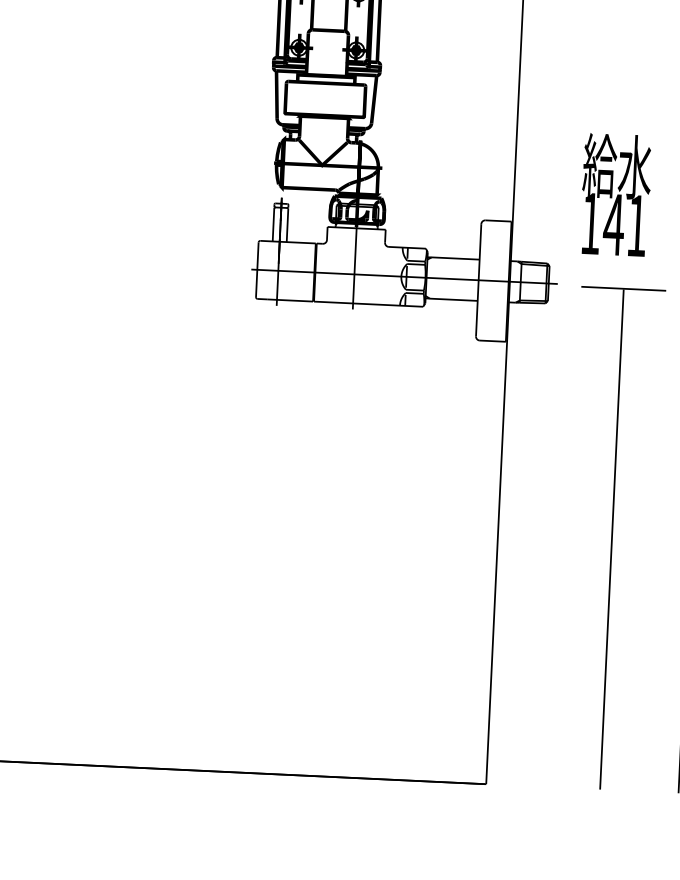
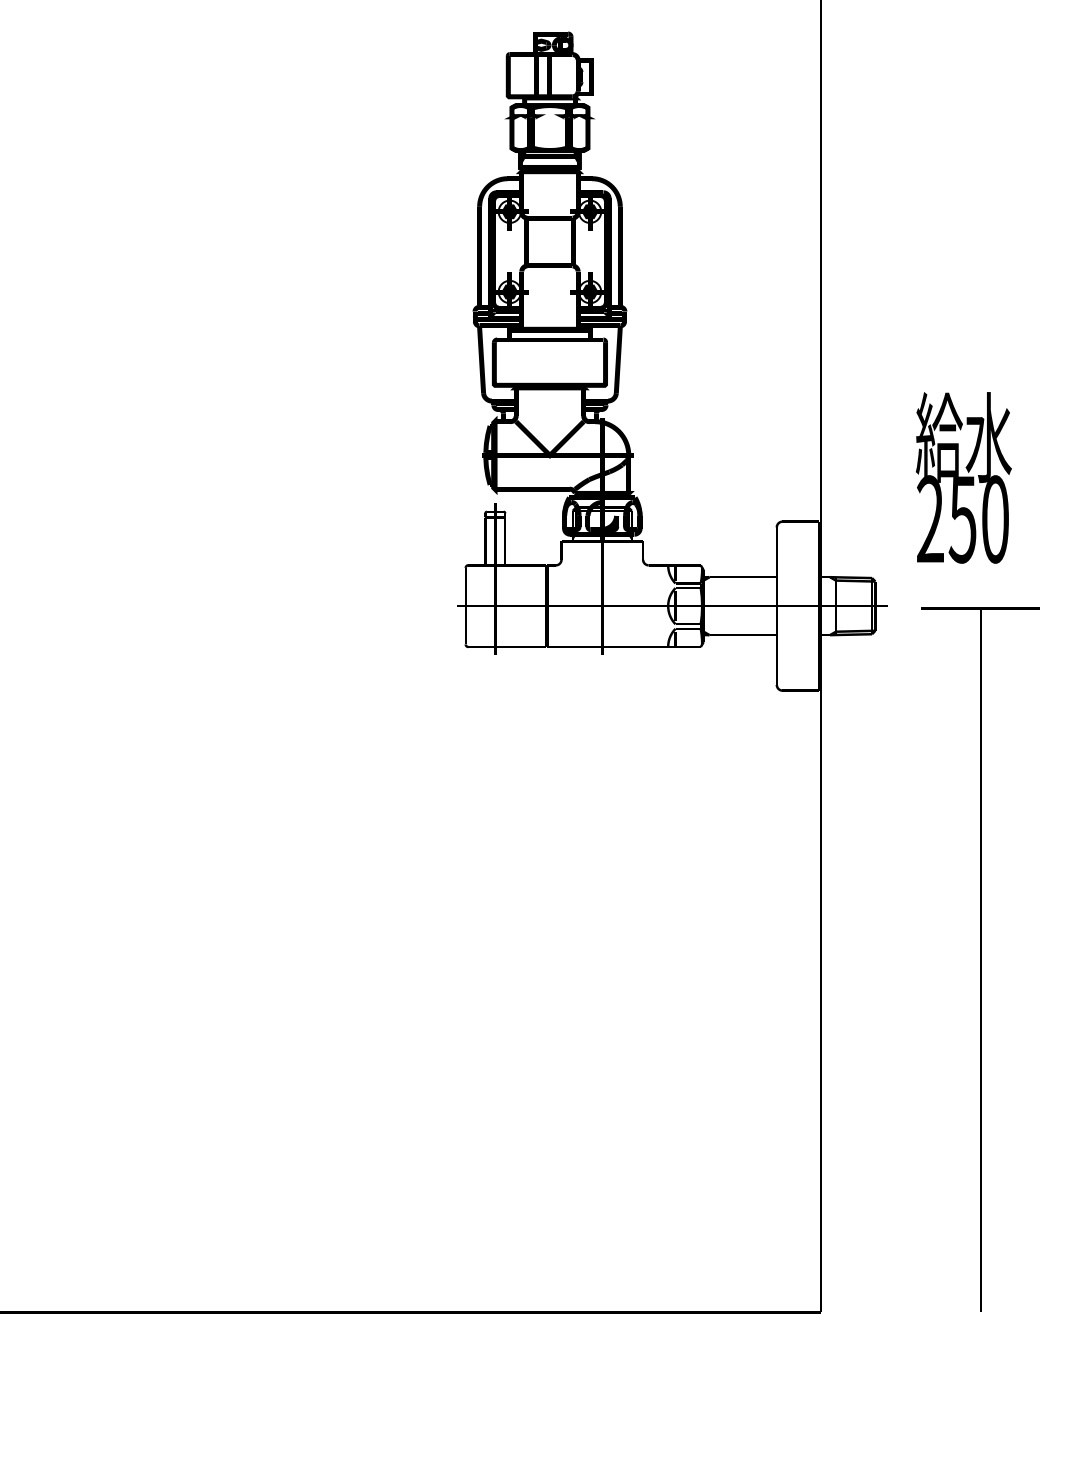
text: (613, 224) -> (962, 519), 141 -> 250

